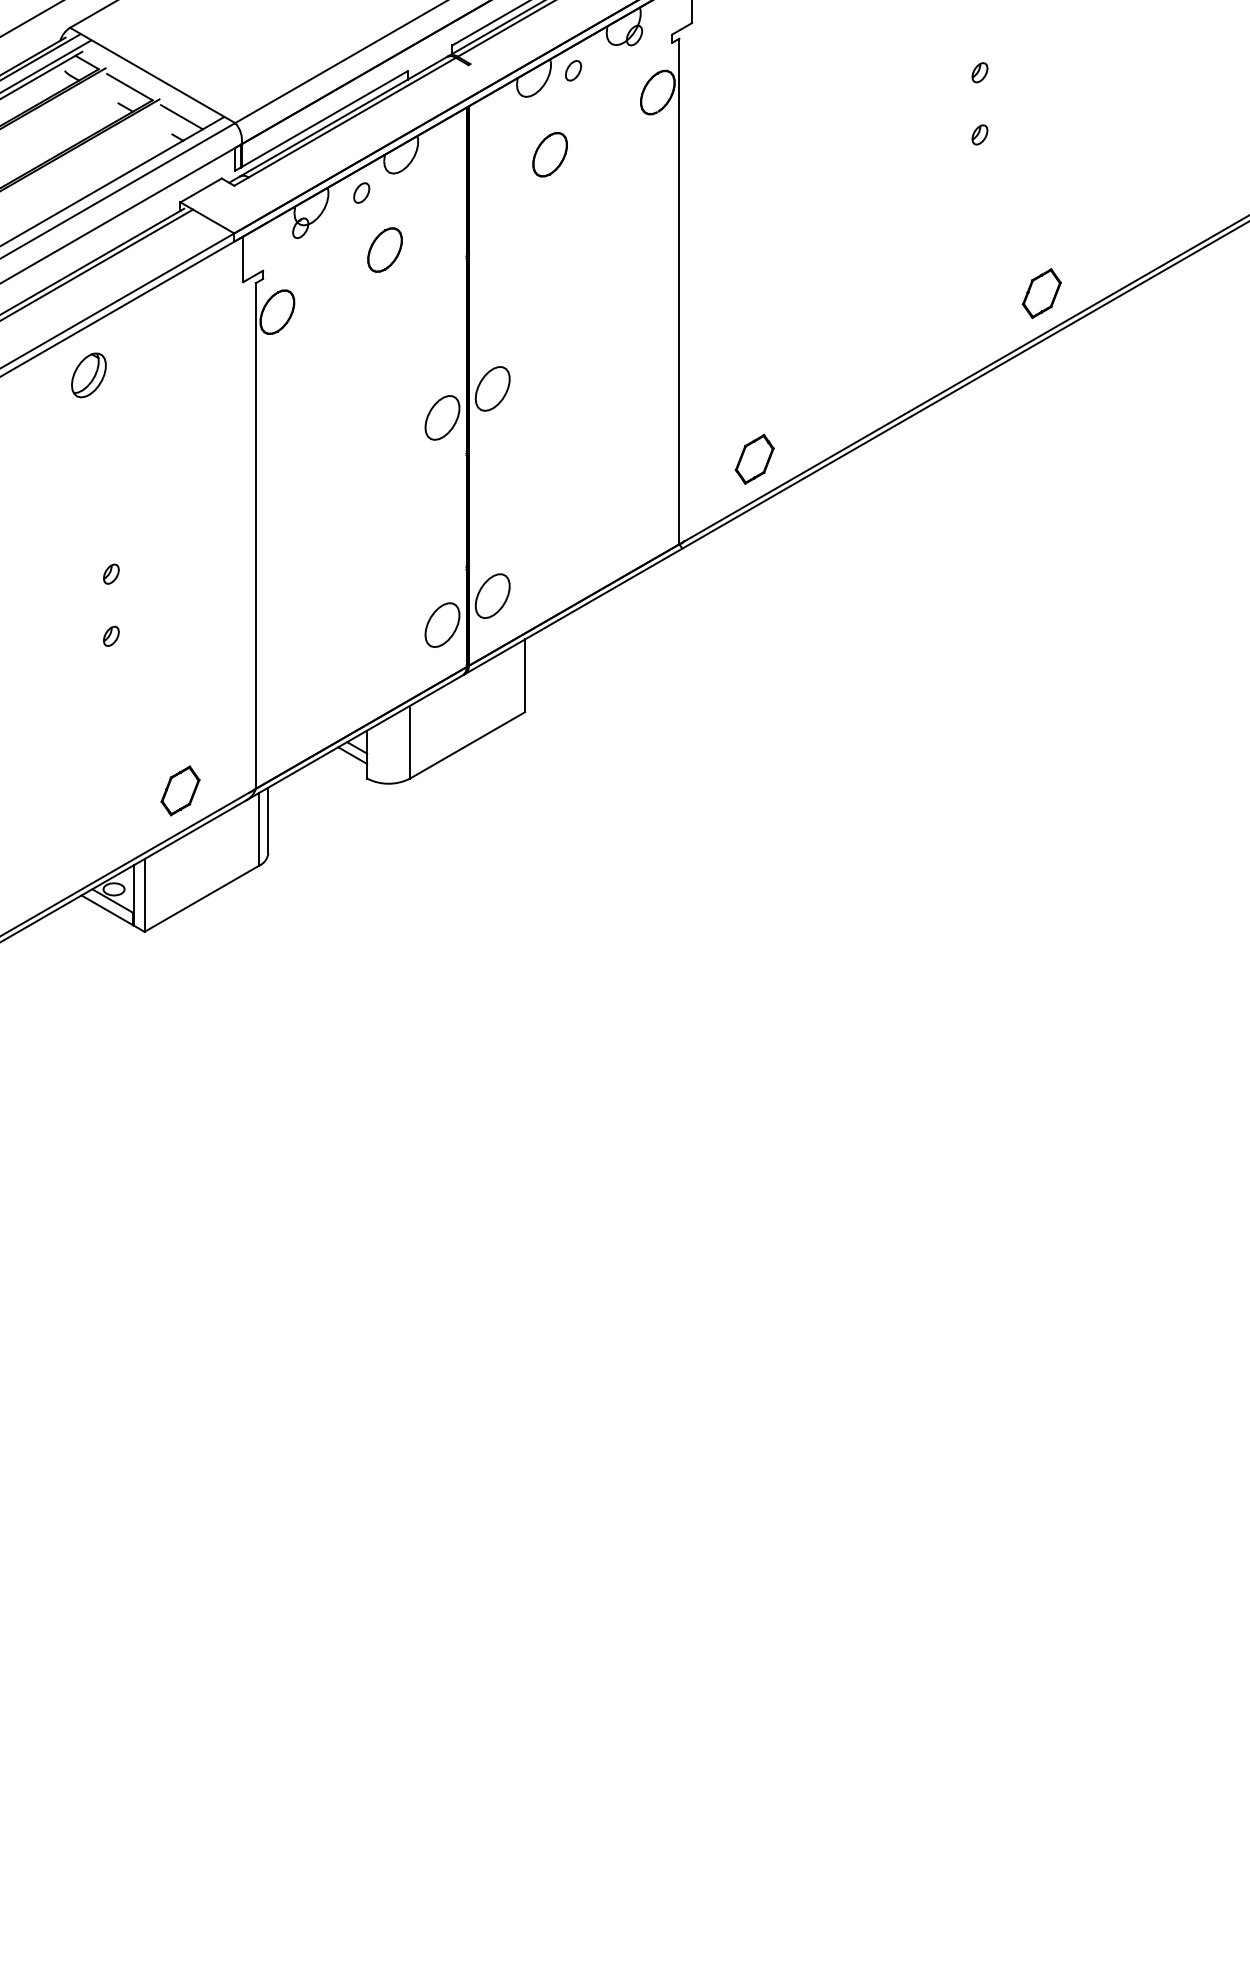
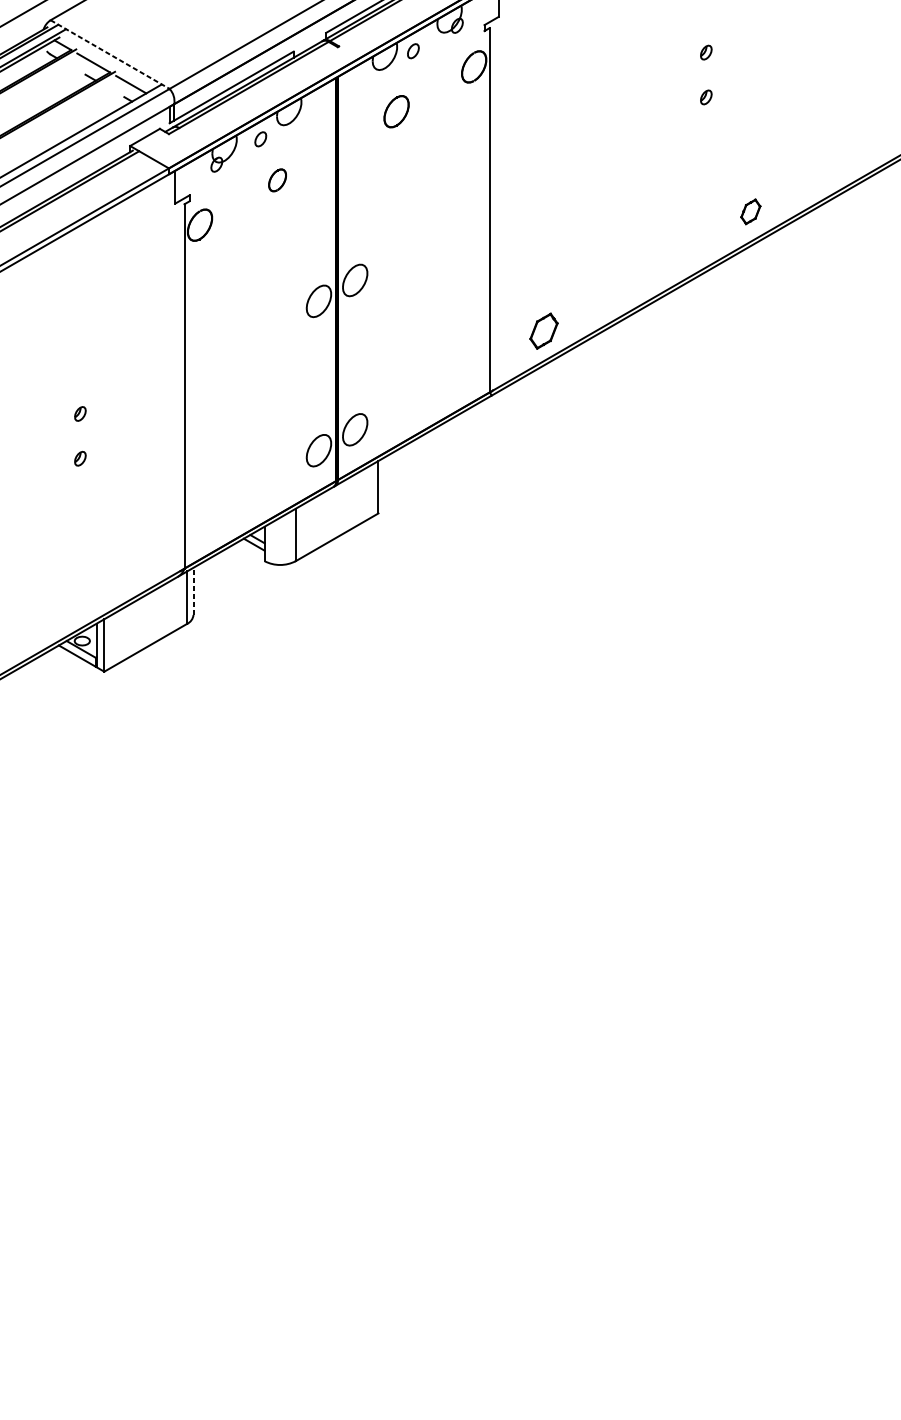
line: (153, 75) -> (110, 54), solid -> dashed
part: (384, 249) -> (277, 179), size x0.7
part: (1041, 293) -> (750, 211), size x0.7
part: (88, 375) -> (63, 270), removed
part: (180, 790) -> (130, 569), removed
line: (268, 820) -> (193, 591), solid -> dashed

